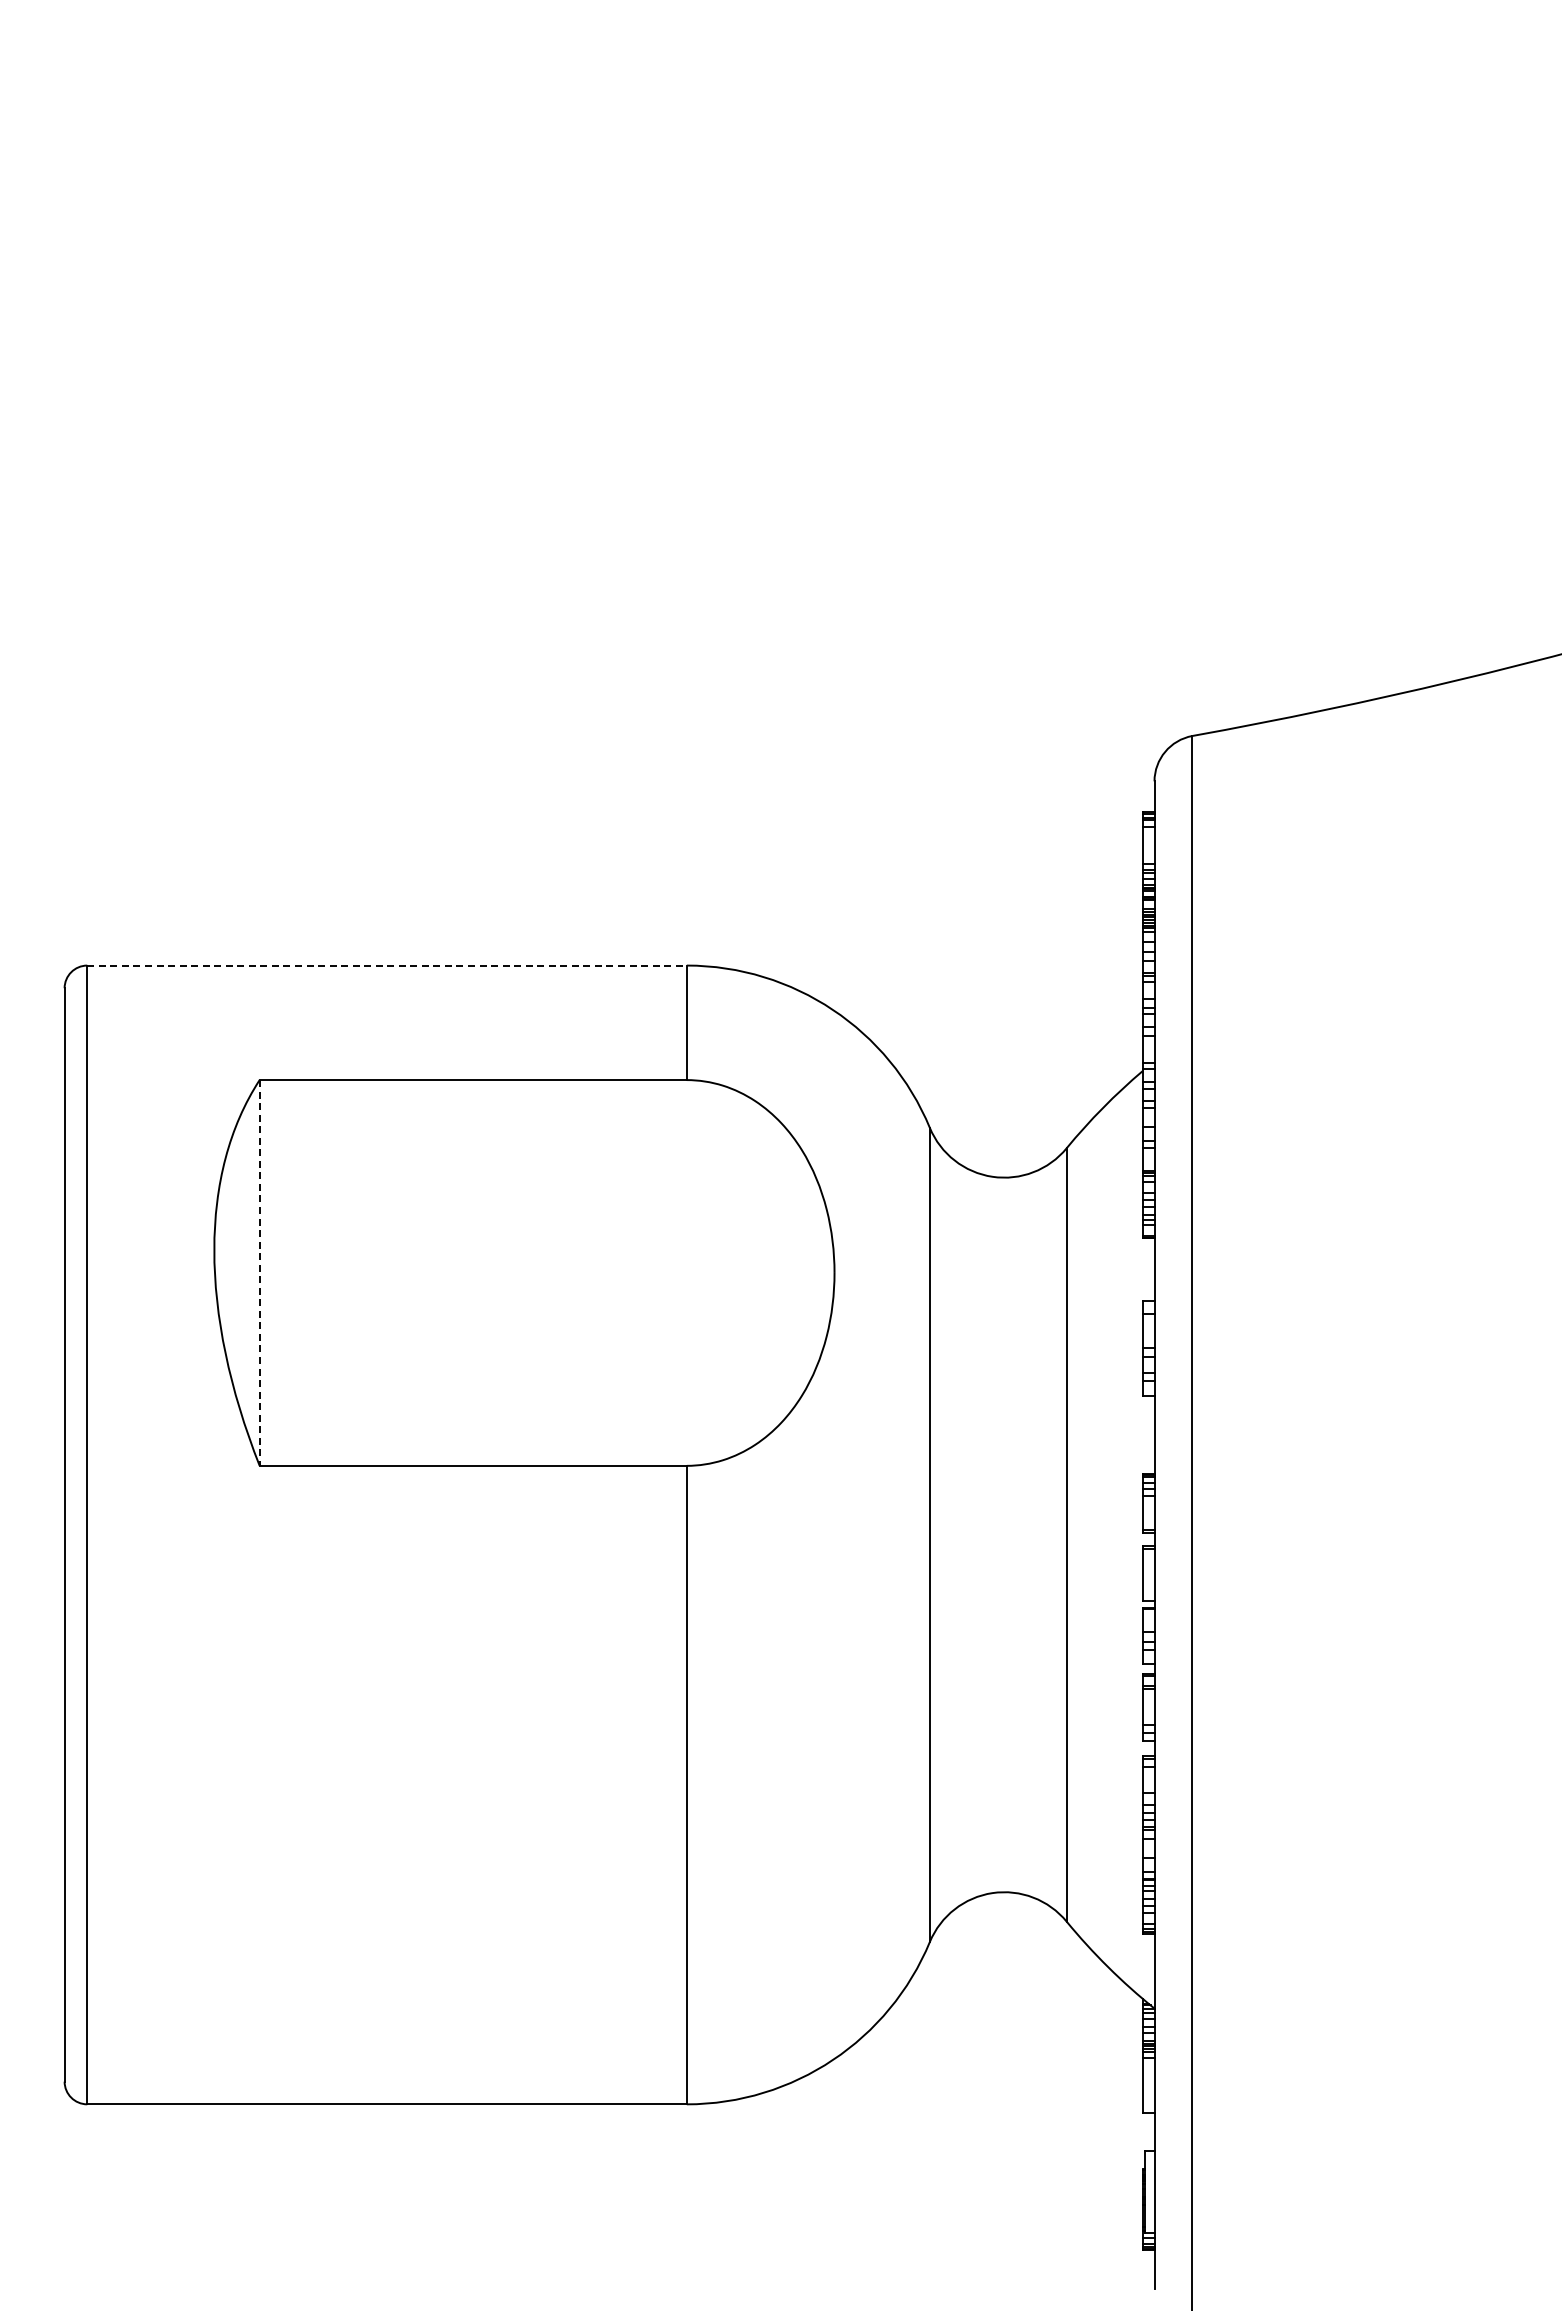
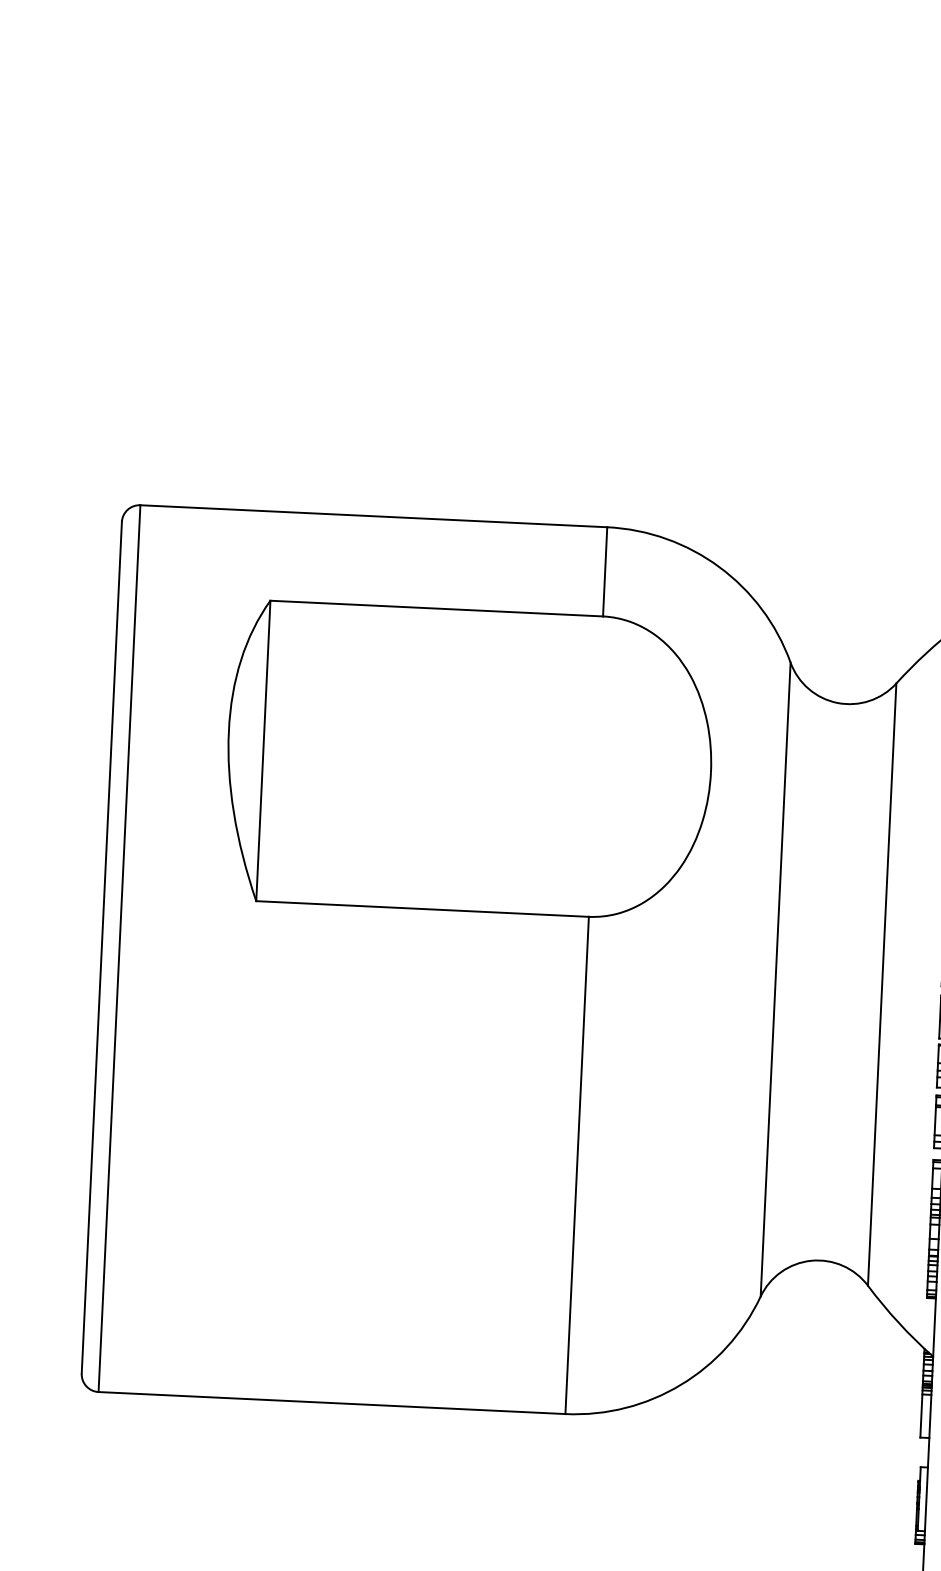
line: (387, 965) -> (374, 516), dashed -> solid
line: (259, 1272) -> (263, 750), dashed -> solid

